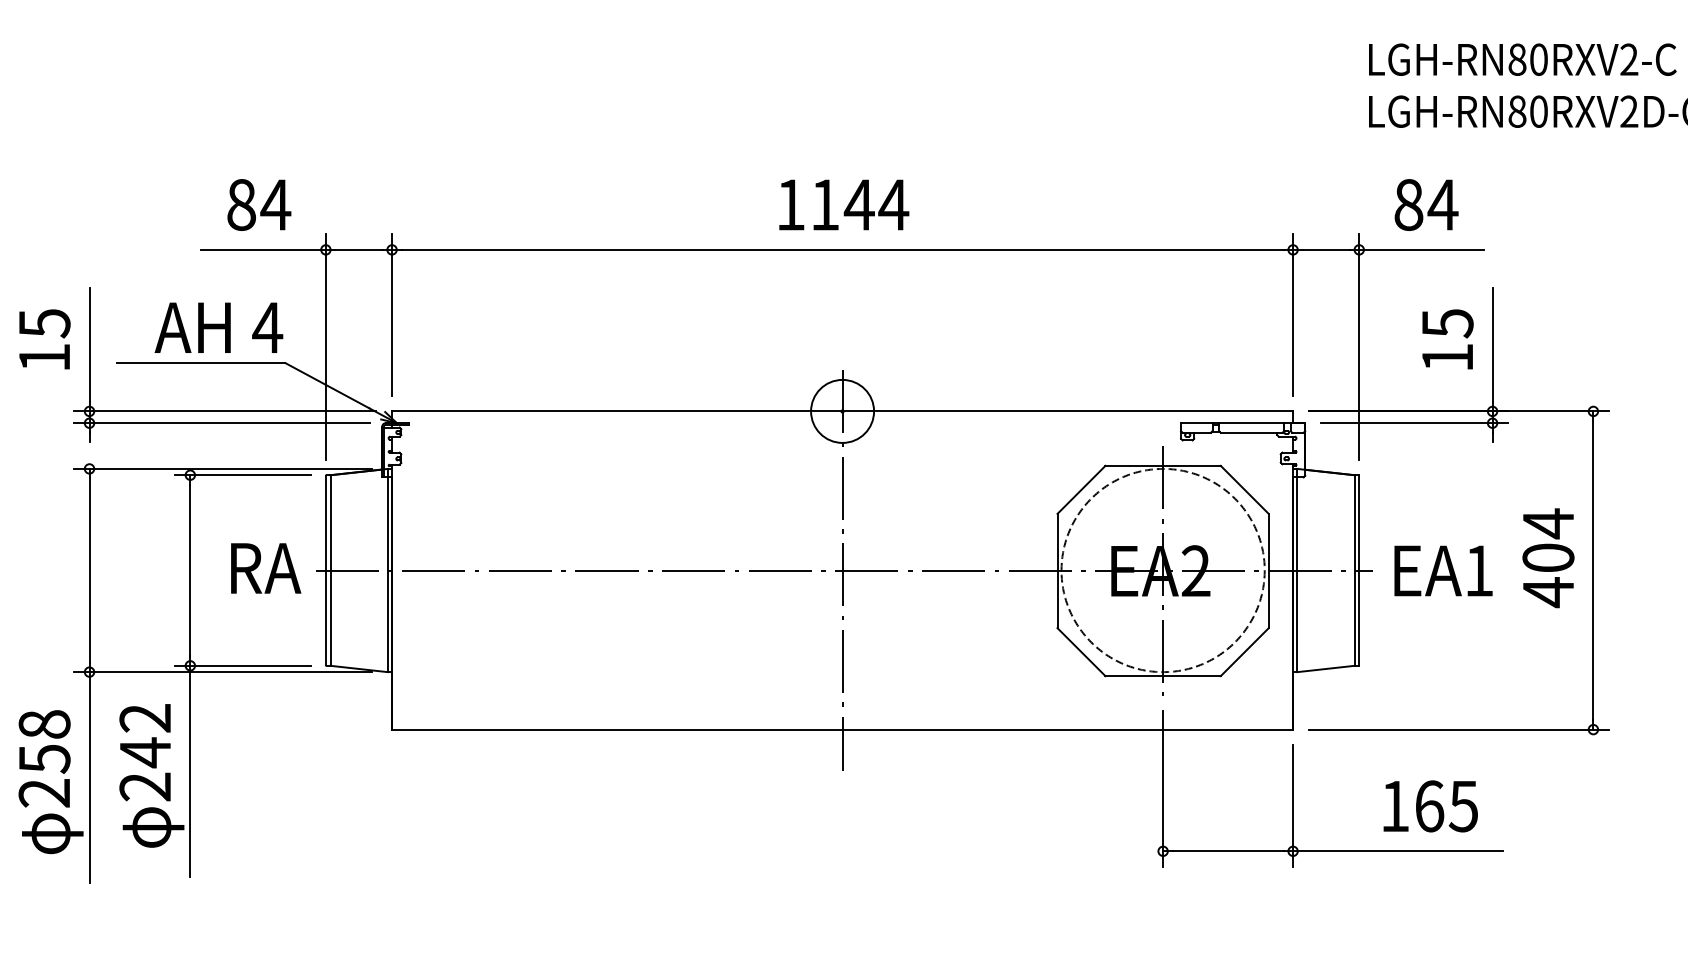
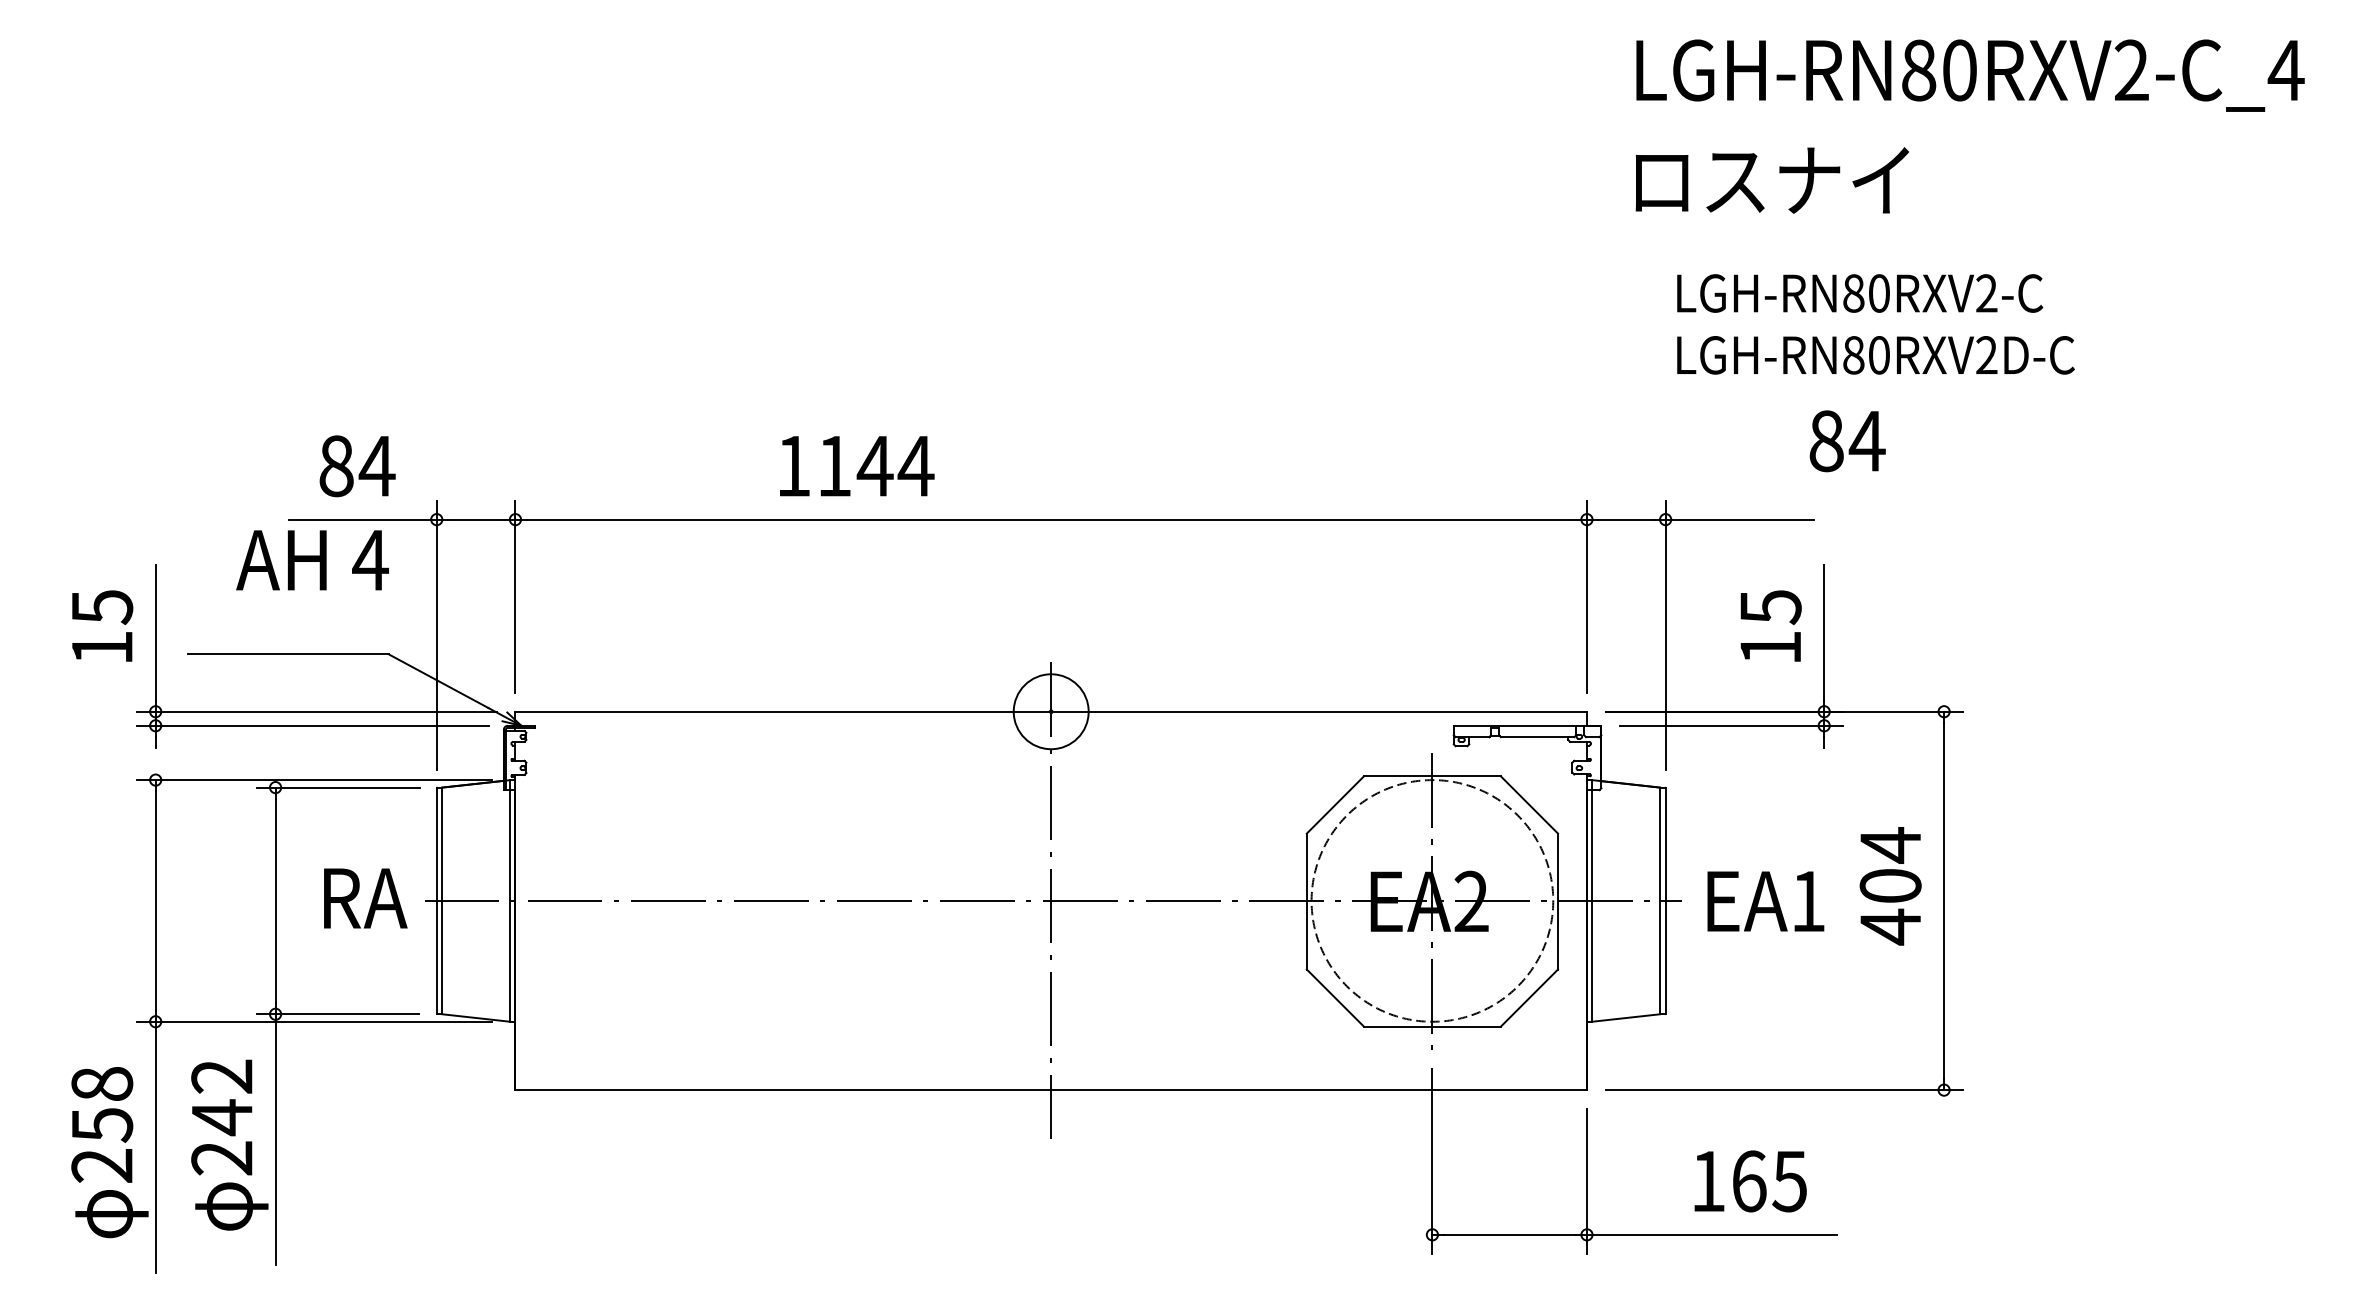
text: (844, 205) -> (857, 466), moved
text: (1426, 205) -> (1847, 441), moved
text: (218, 327) -> (312, 560), moved

